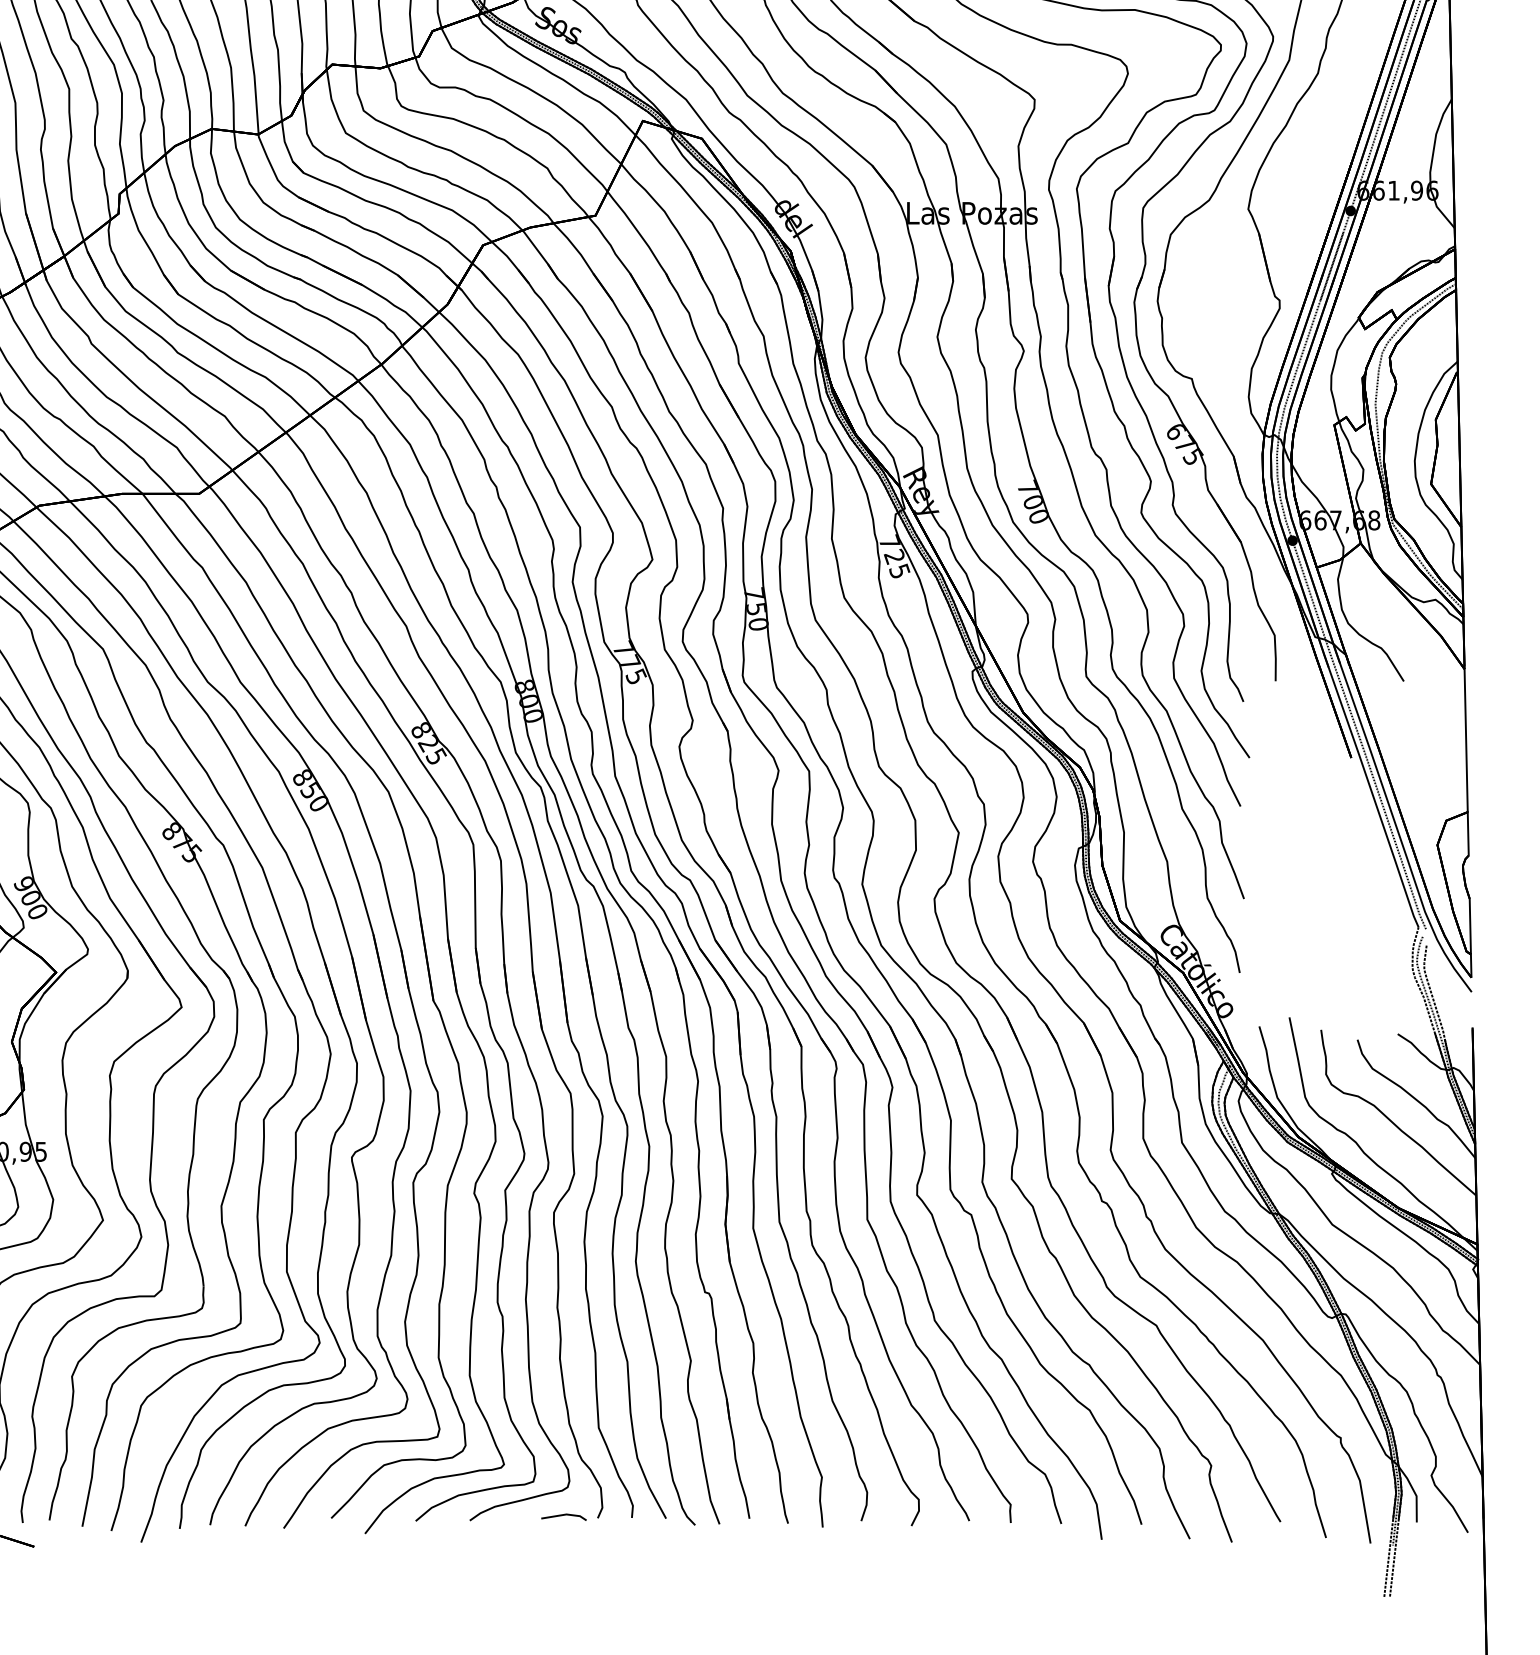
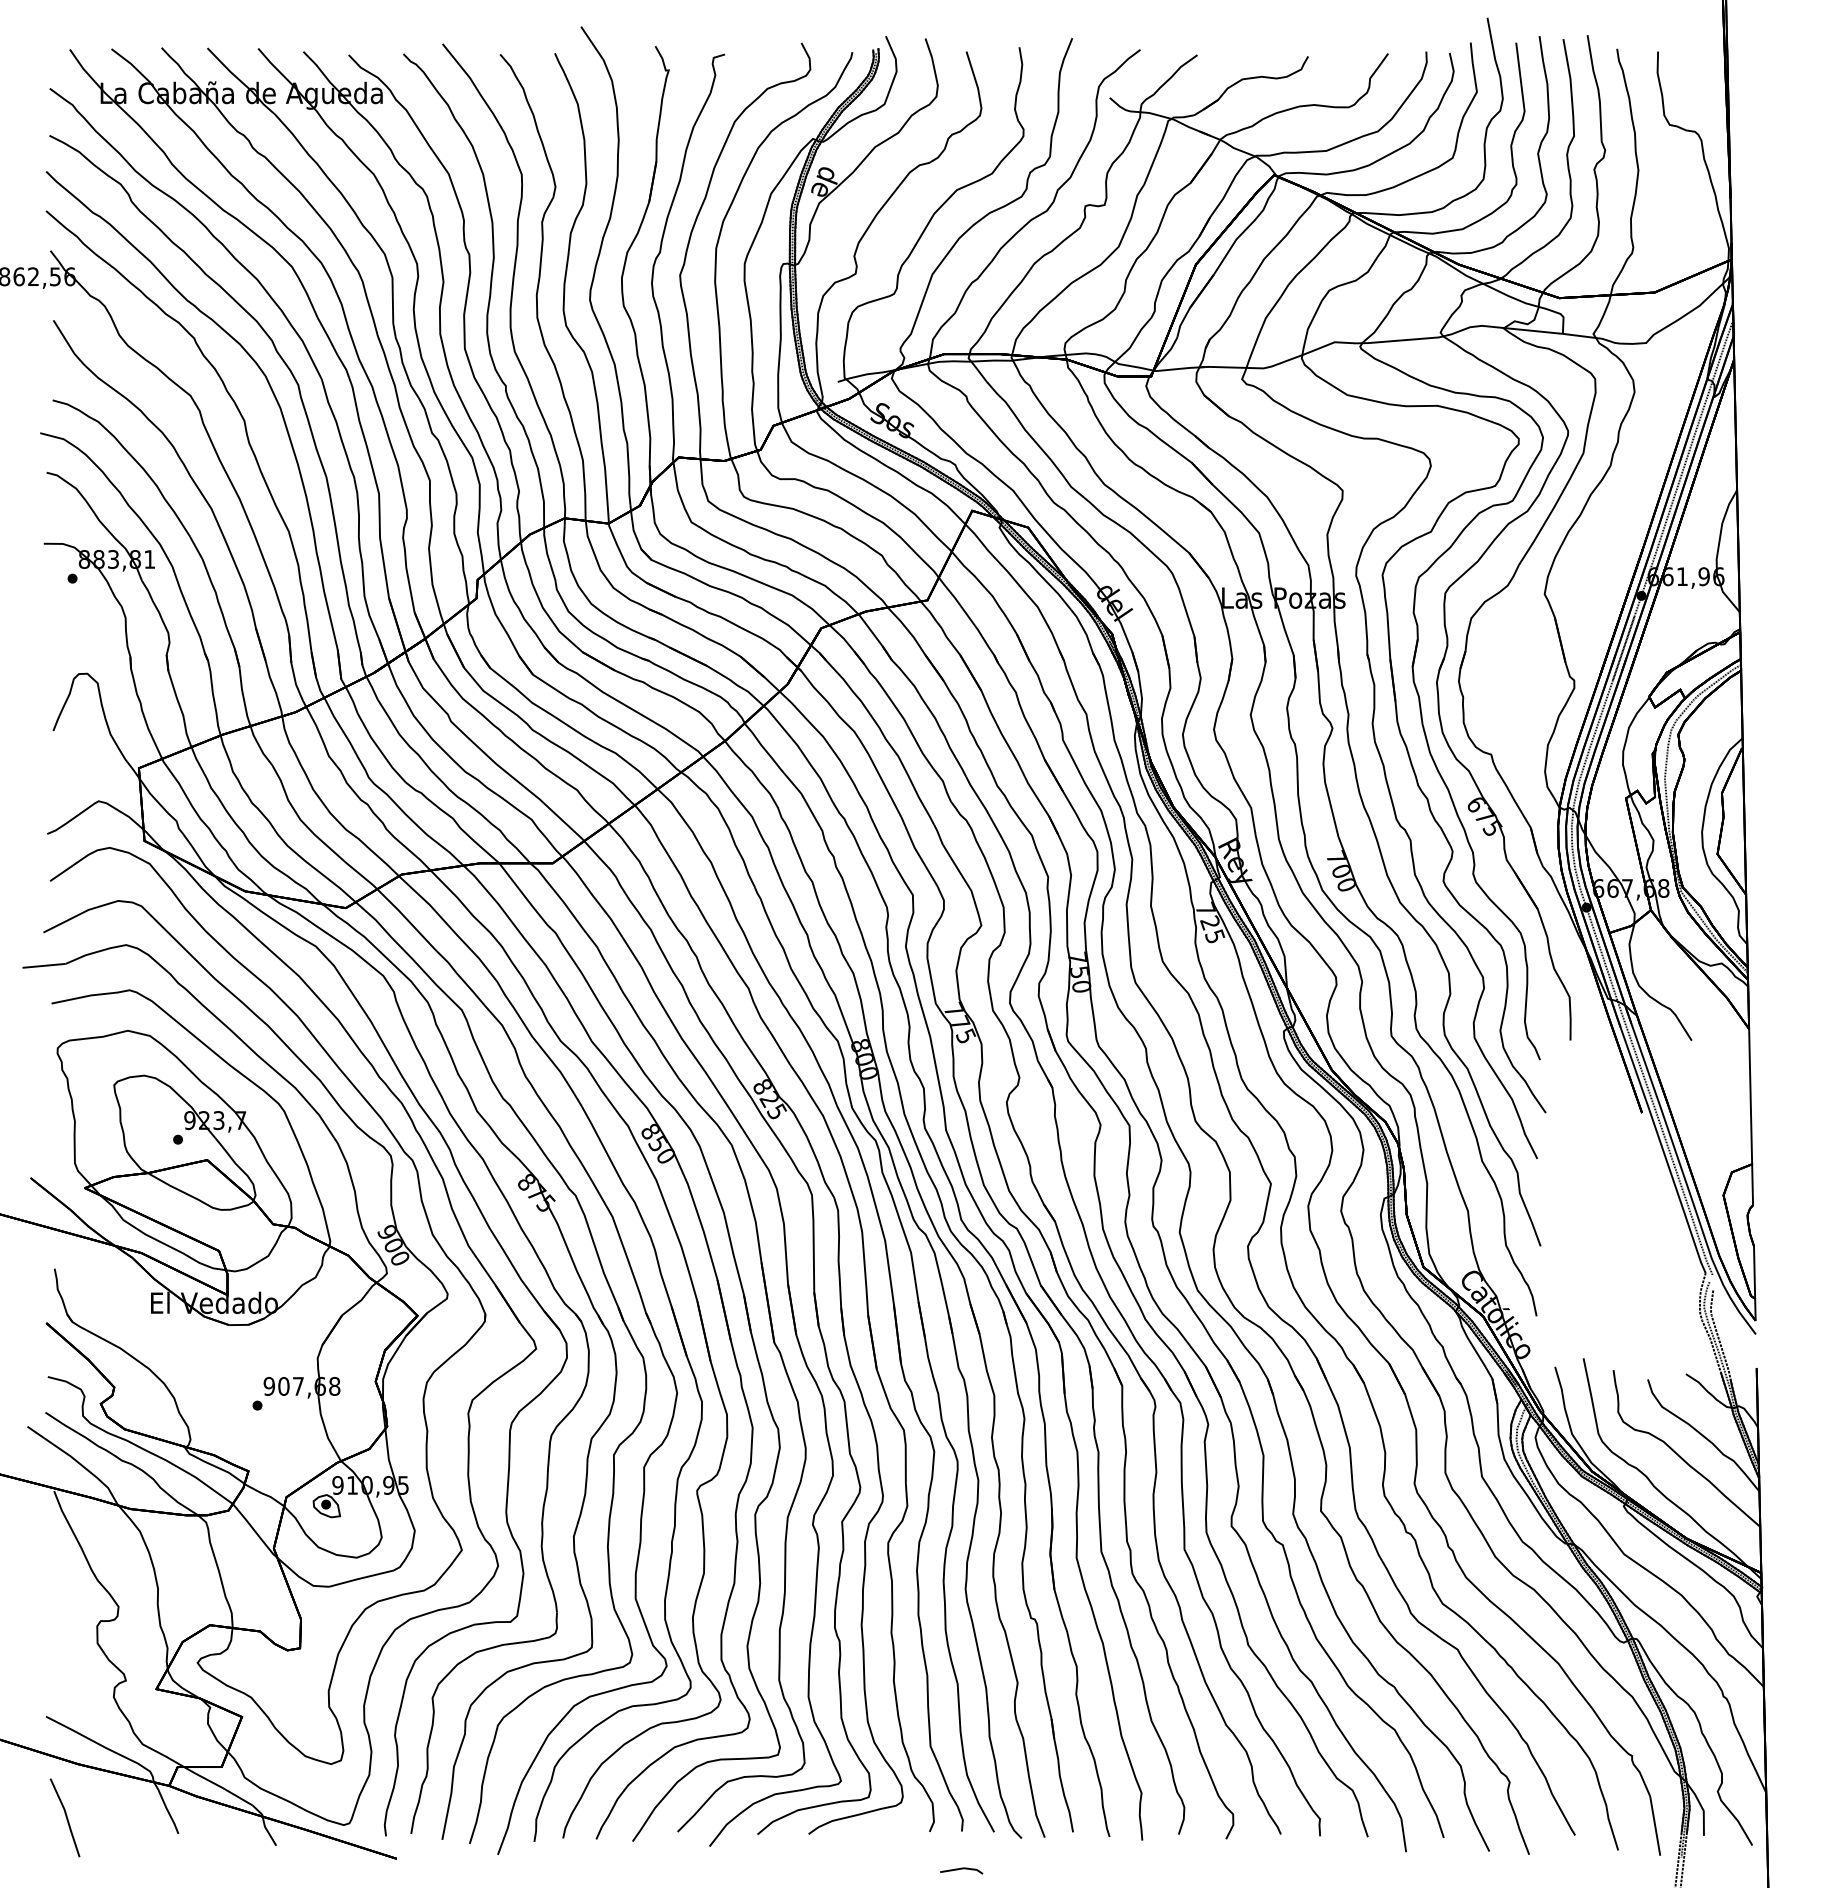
line: (563, 1515) -> (961, 1869), moved

